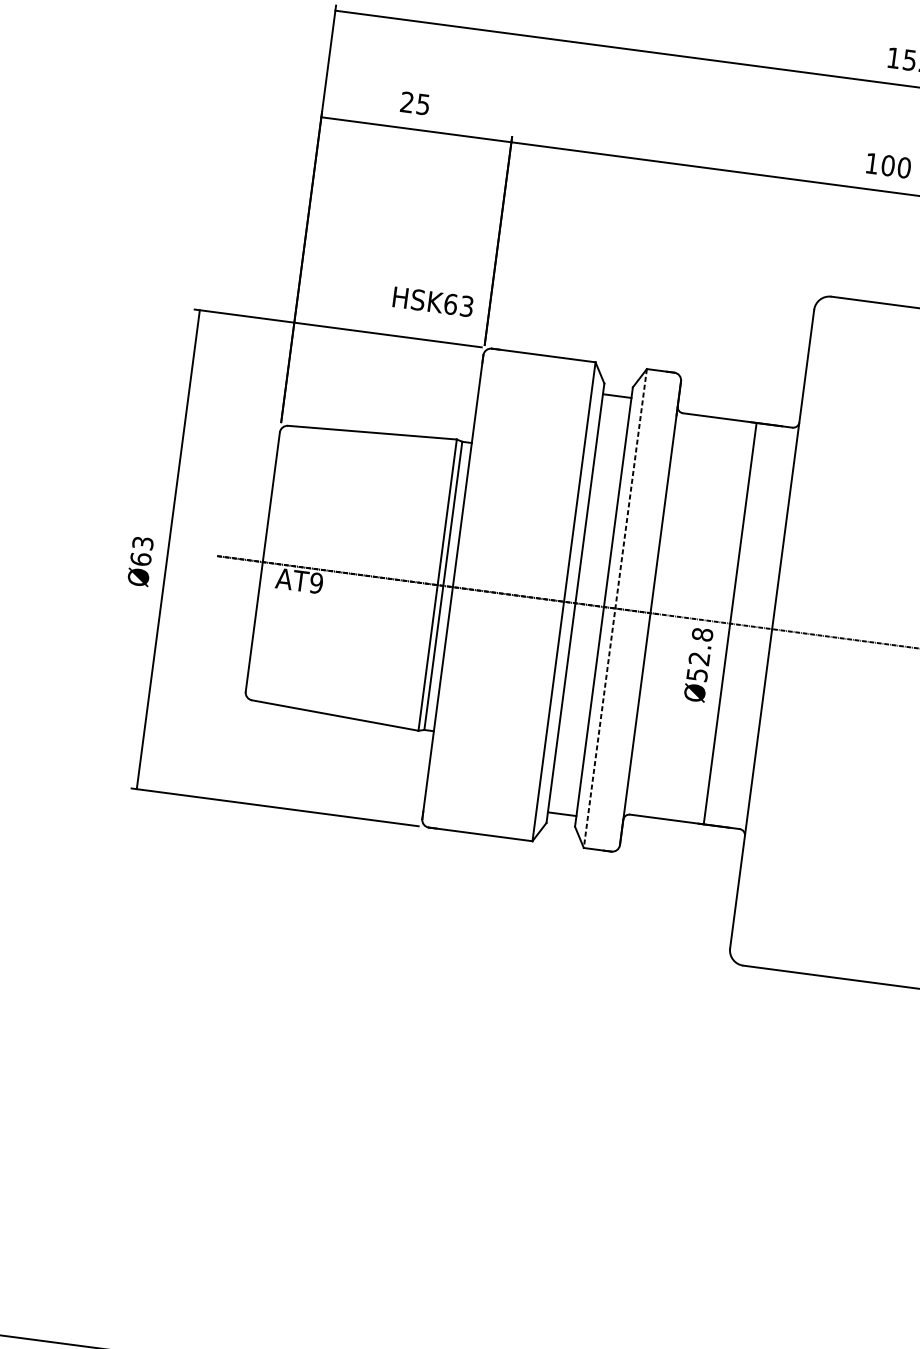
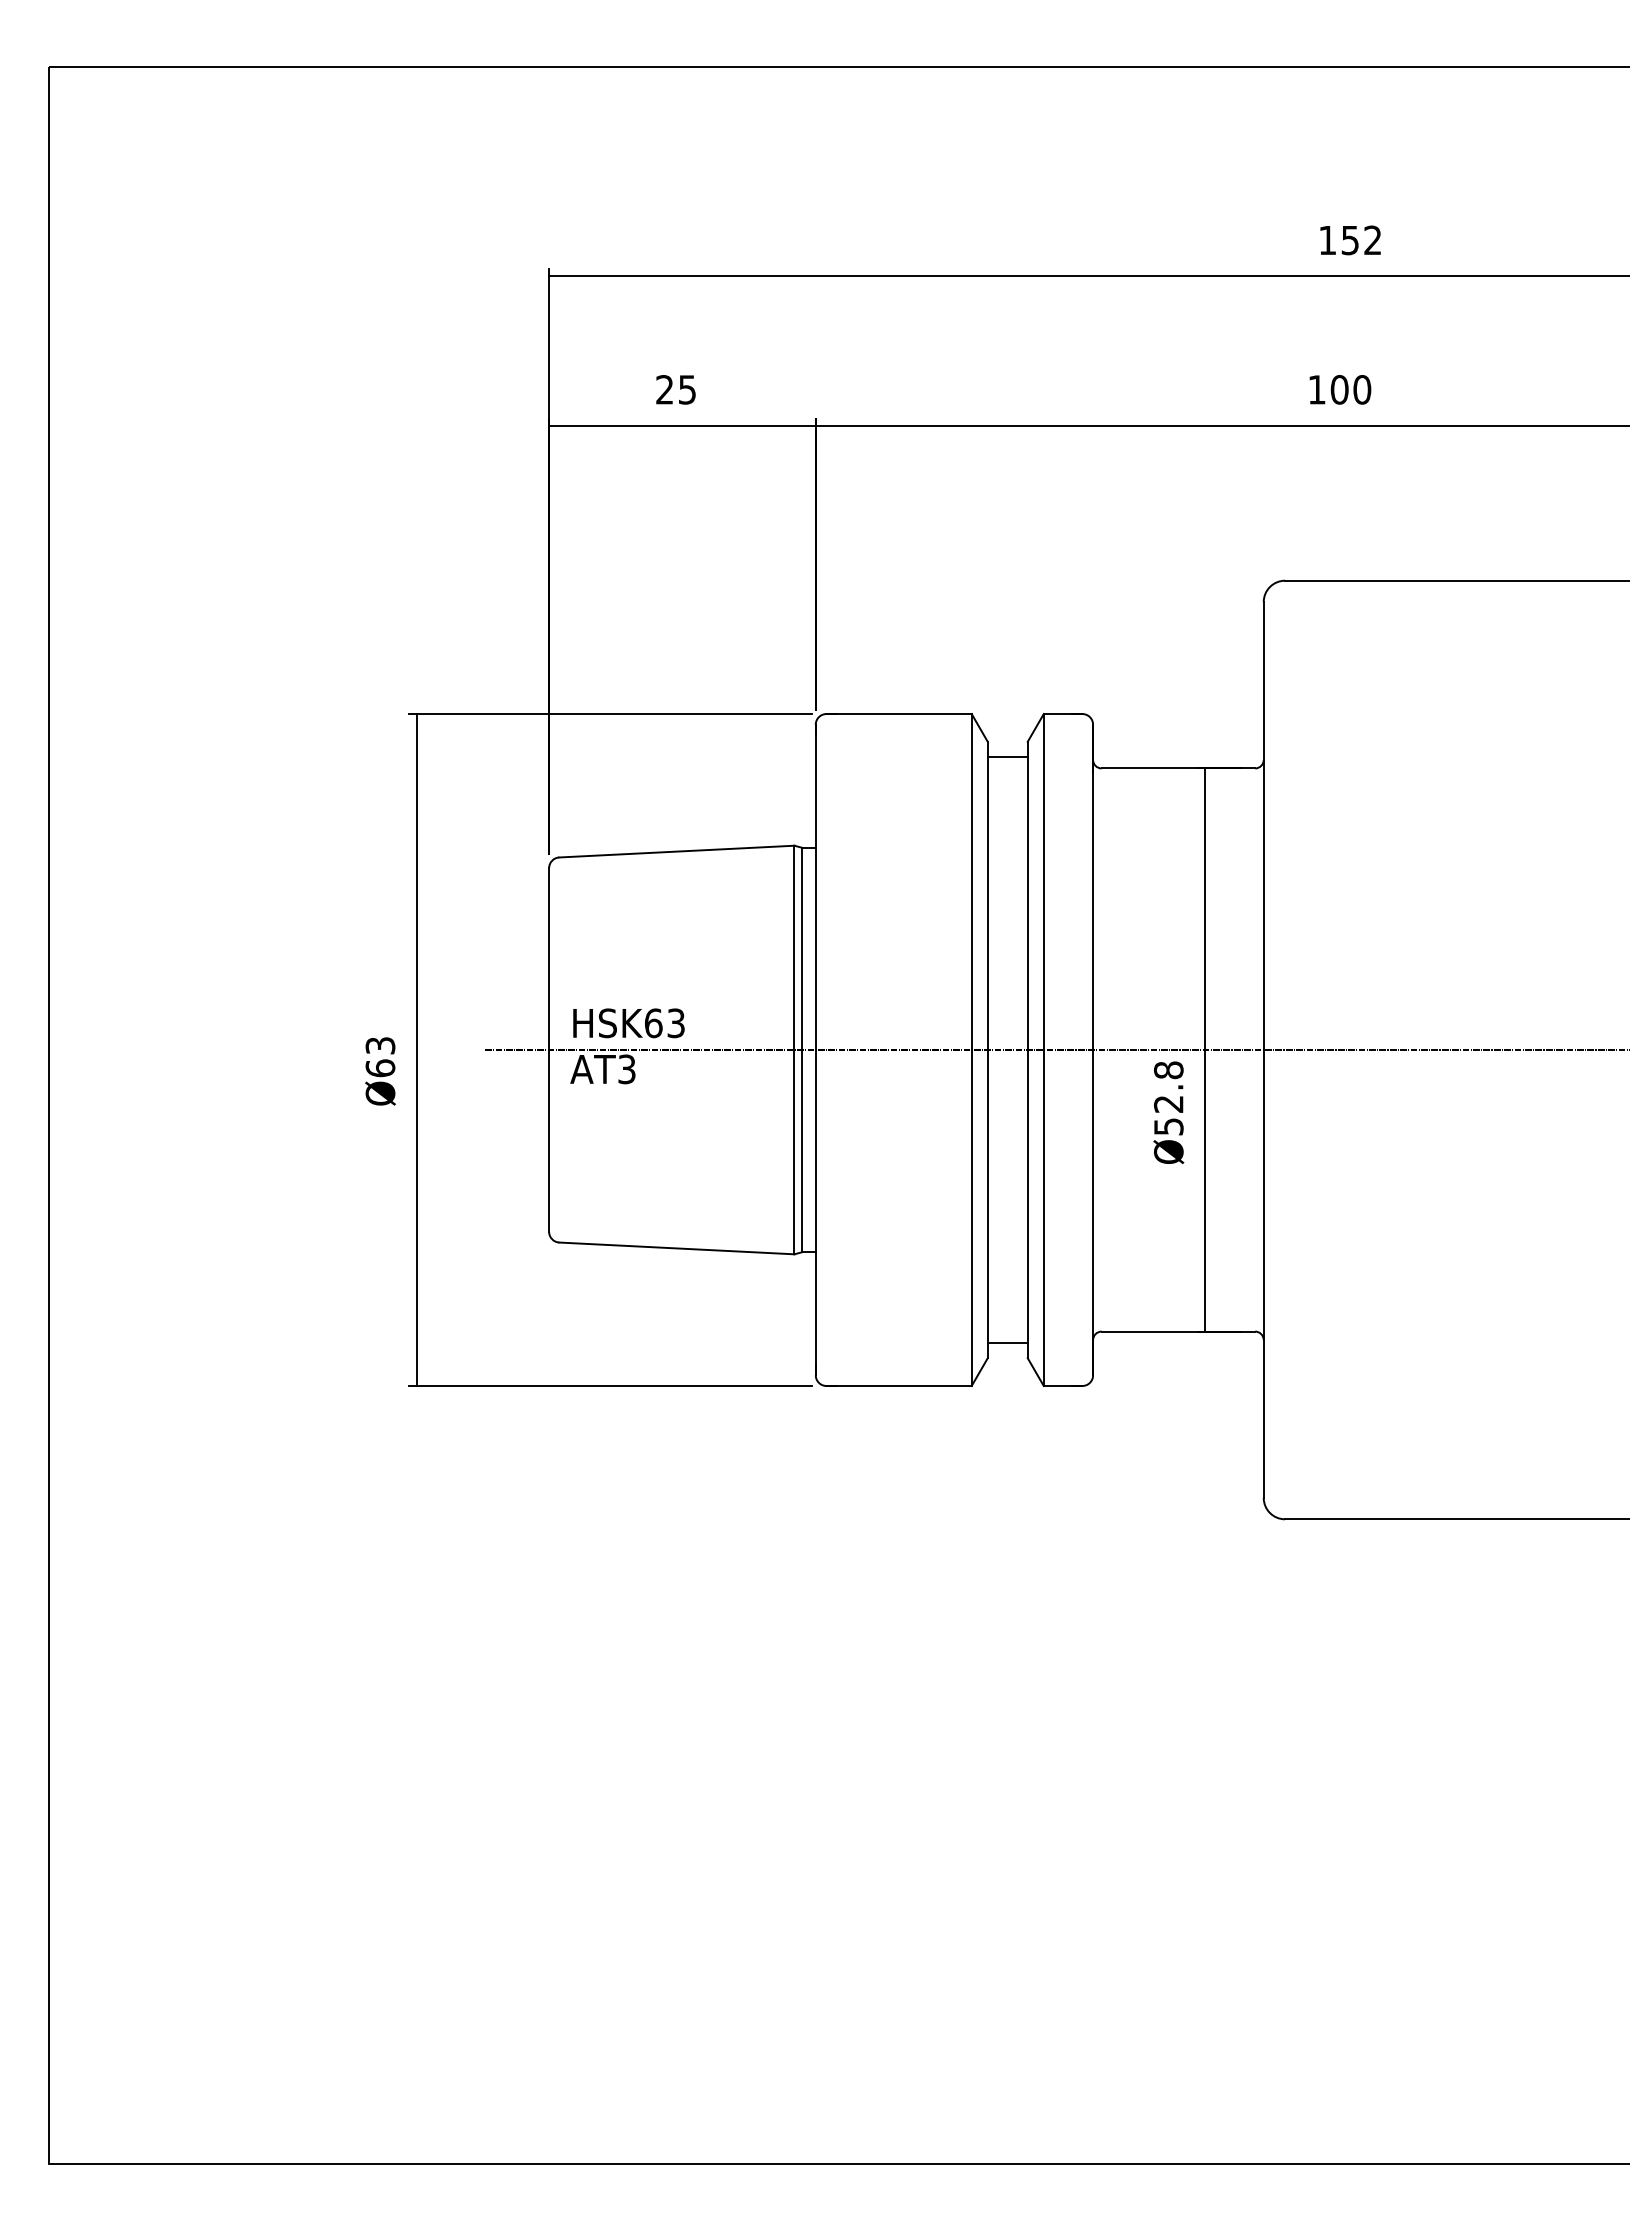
text: (432, 302) -> (628, 1023), moved
text: (316, 583) -> (626, 1069), AT9 -> AT3
line: (615, 608) -> (1043, 1050), dashed -> solid

